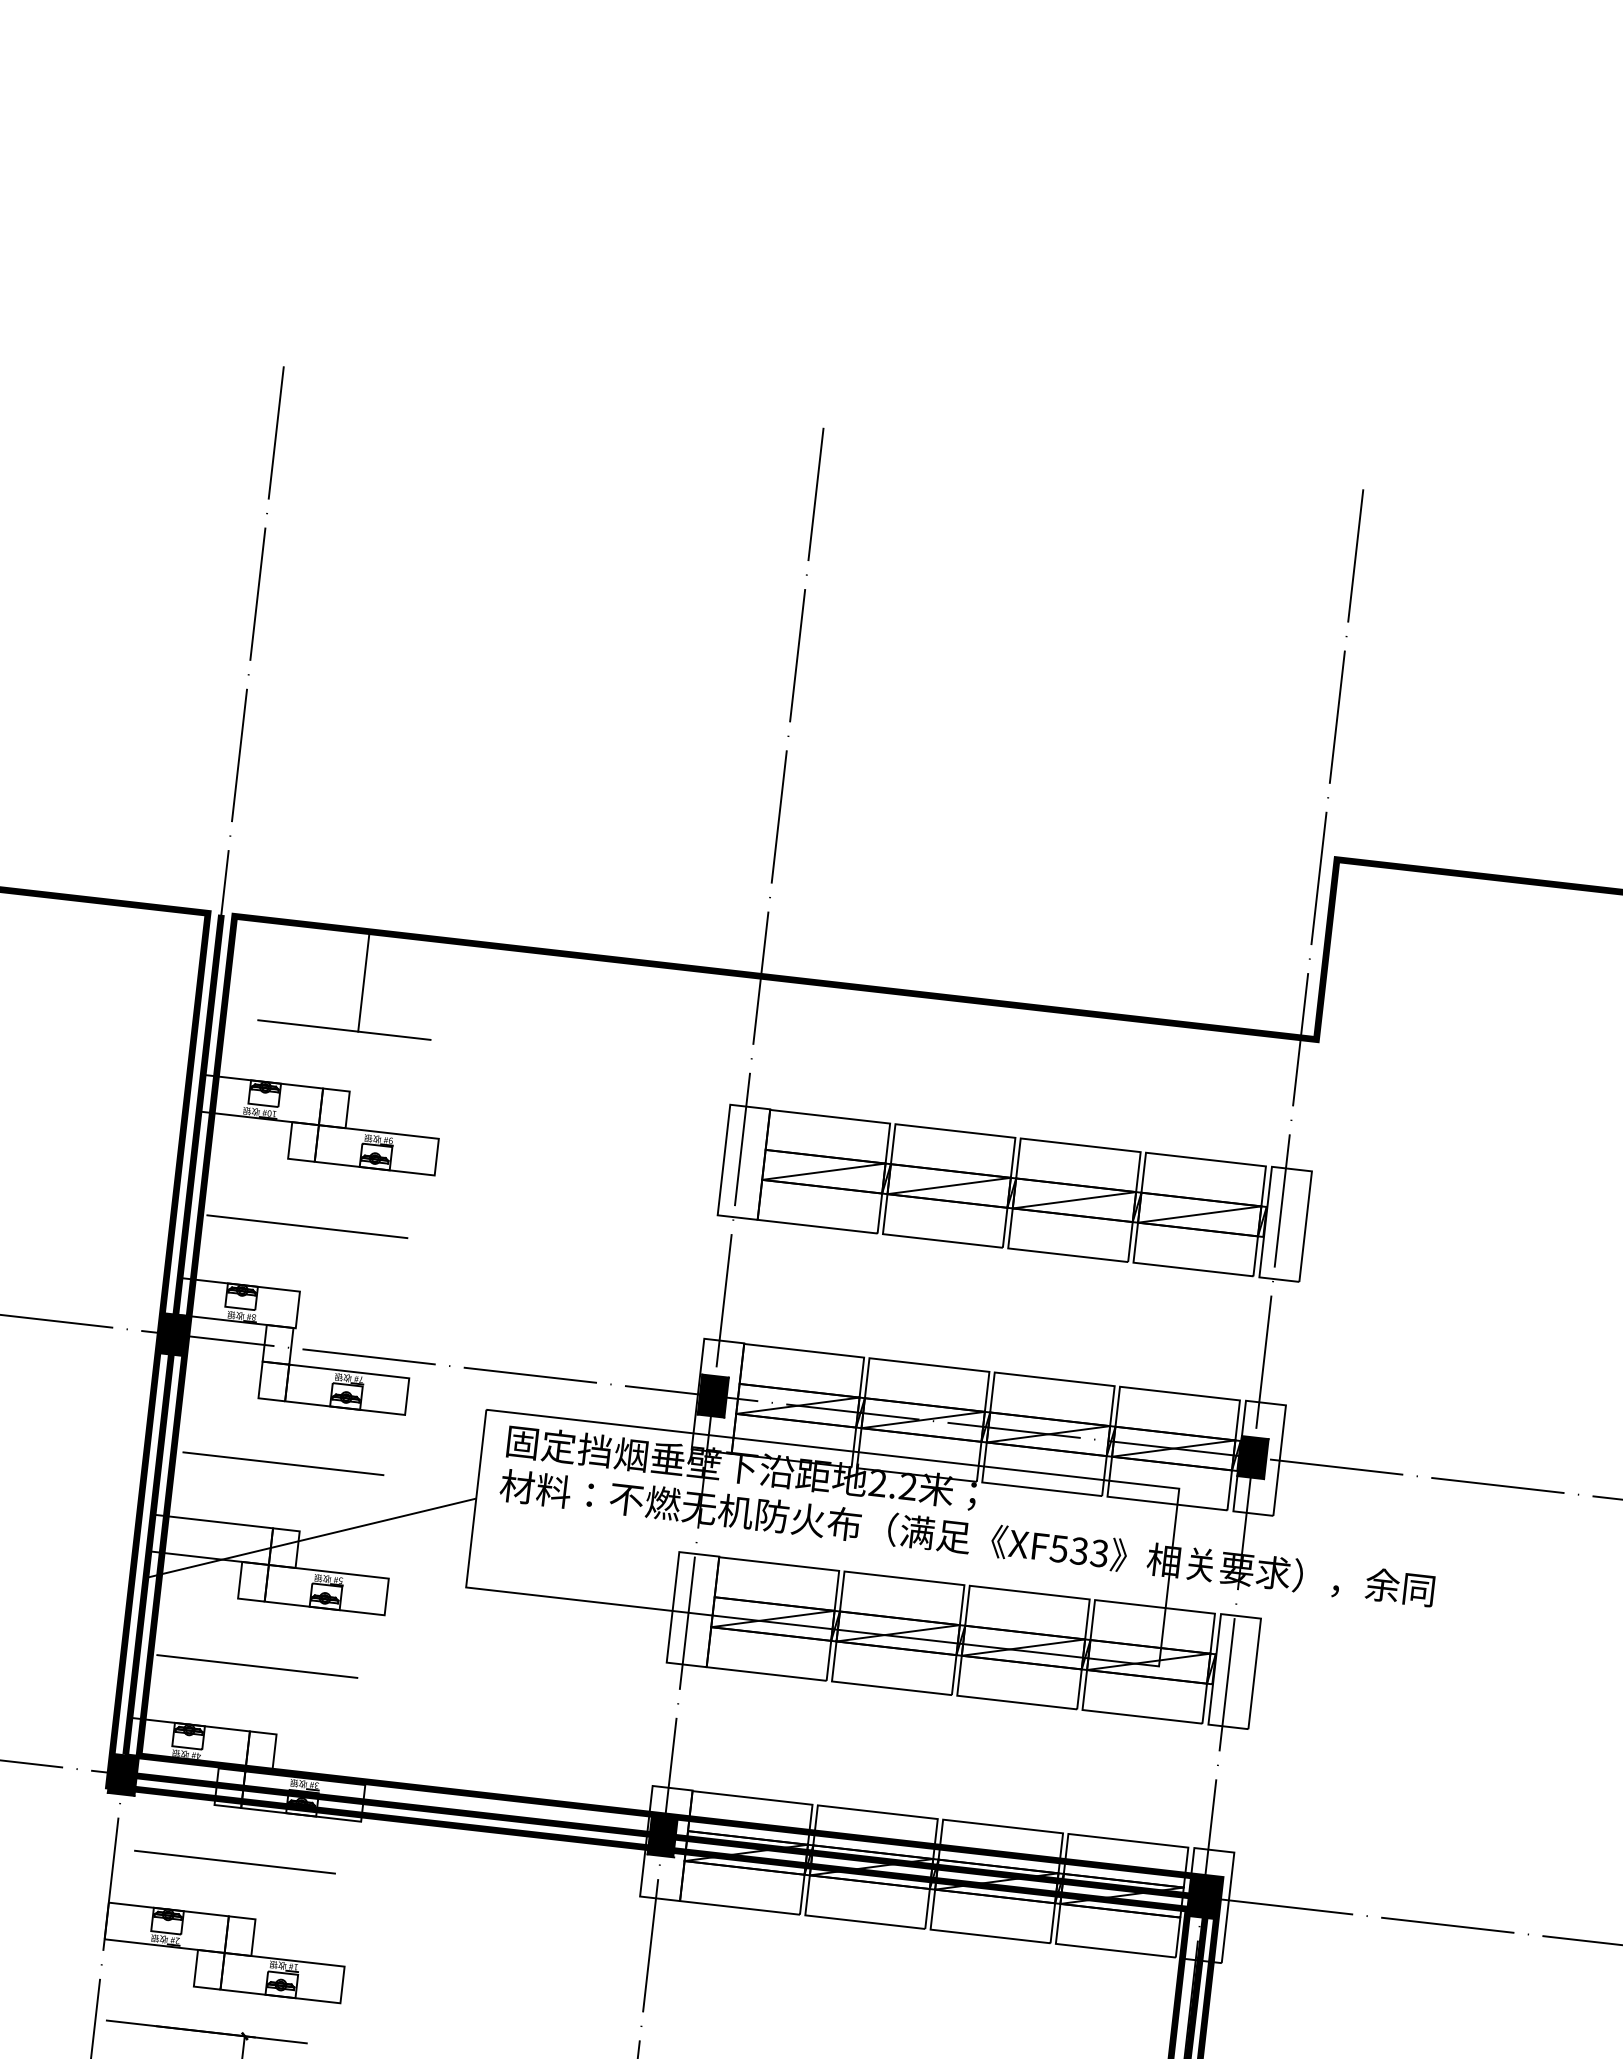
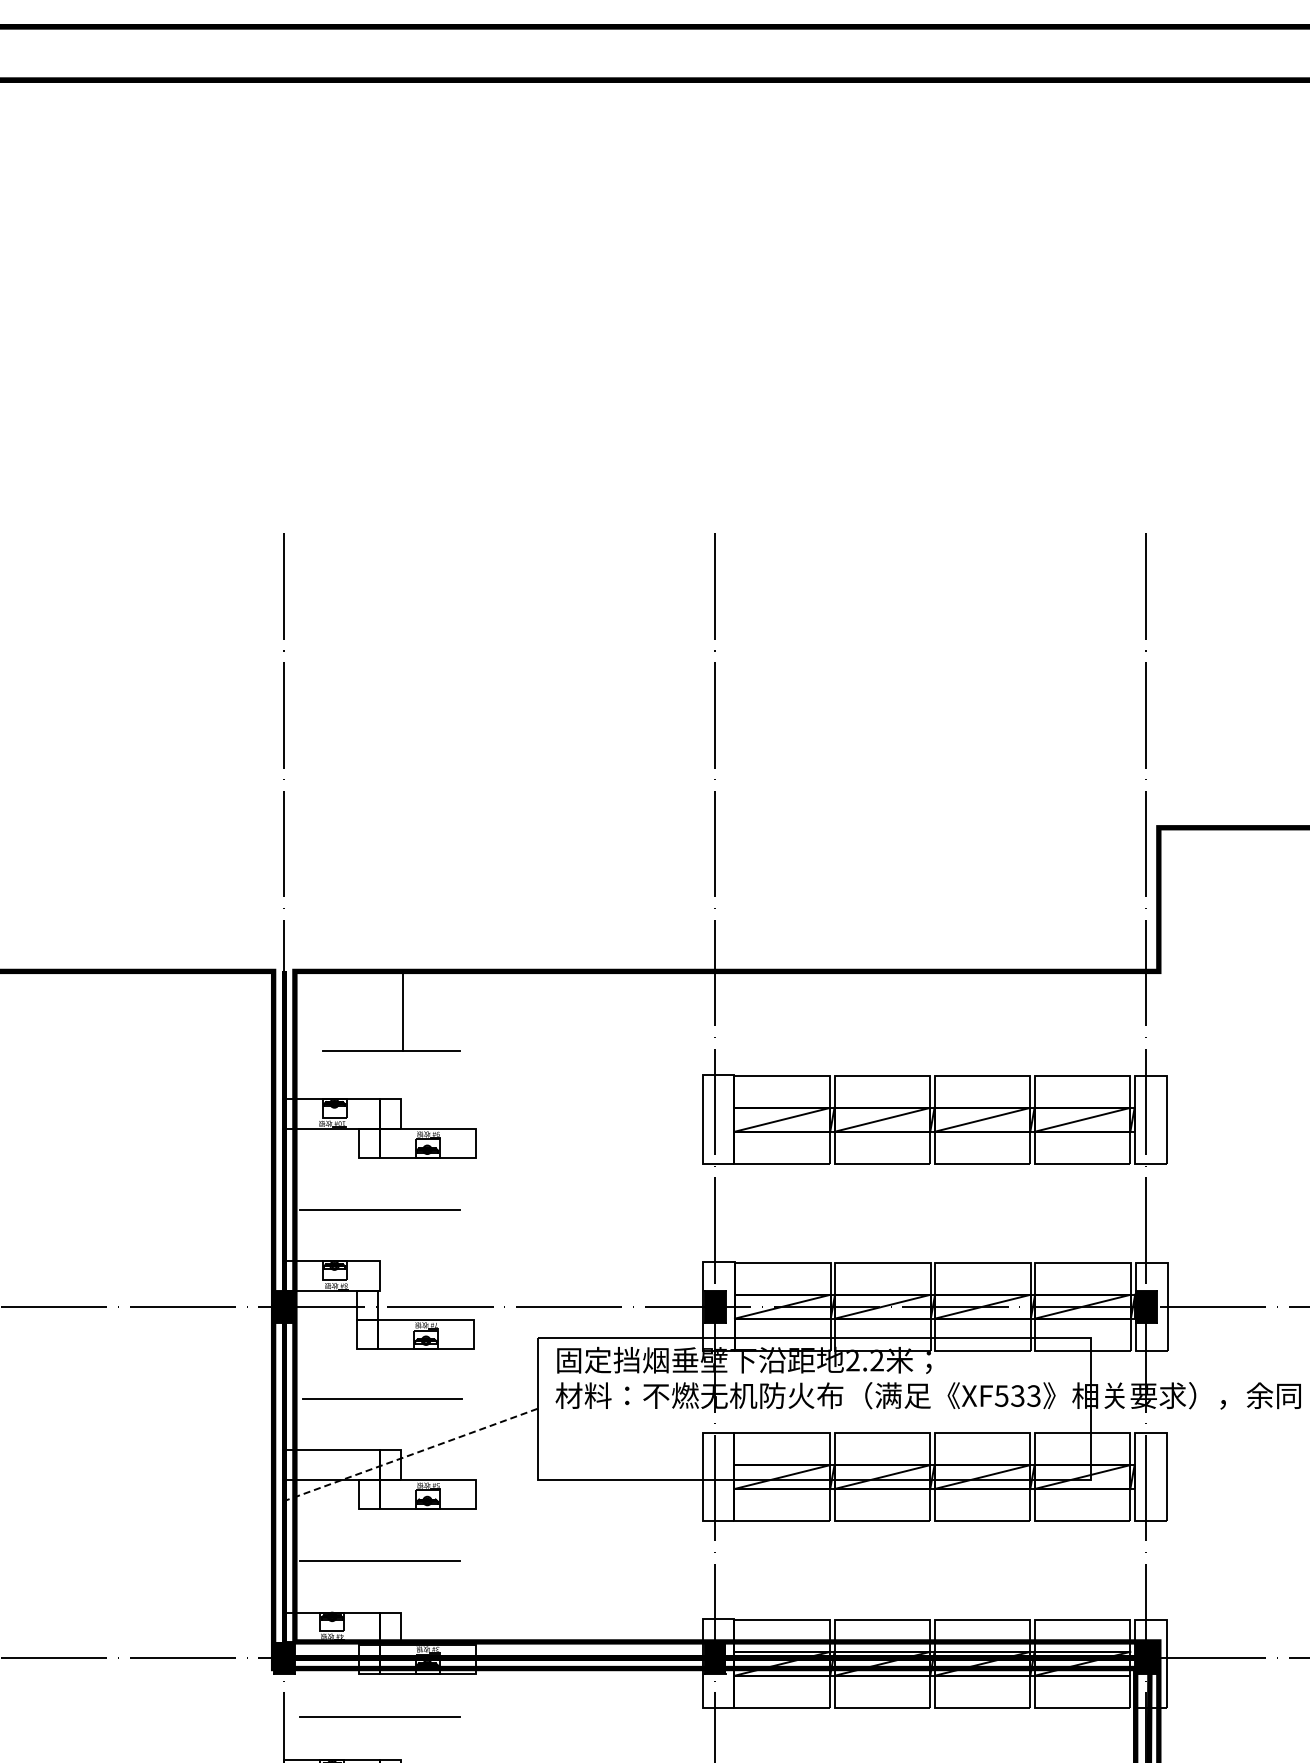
line: (310, 1537) -> (410, 1454), solid -> dashed

